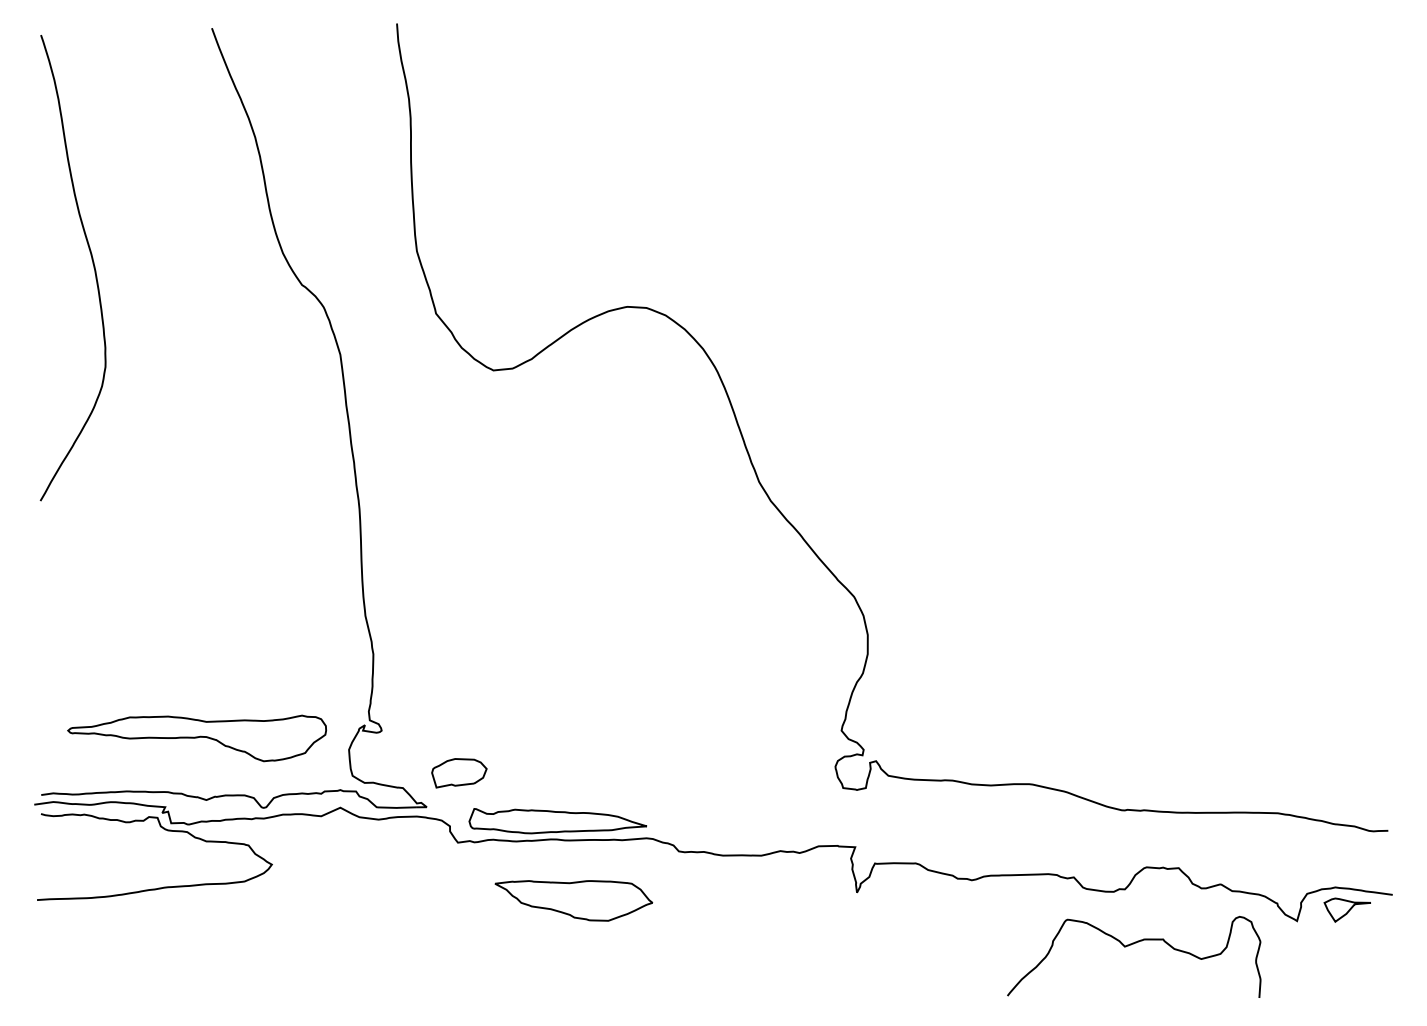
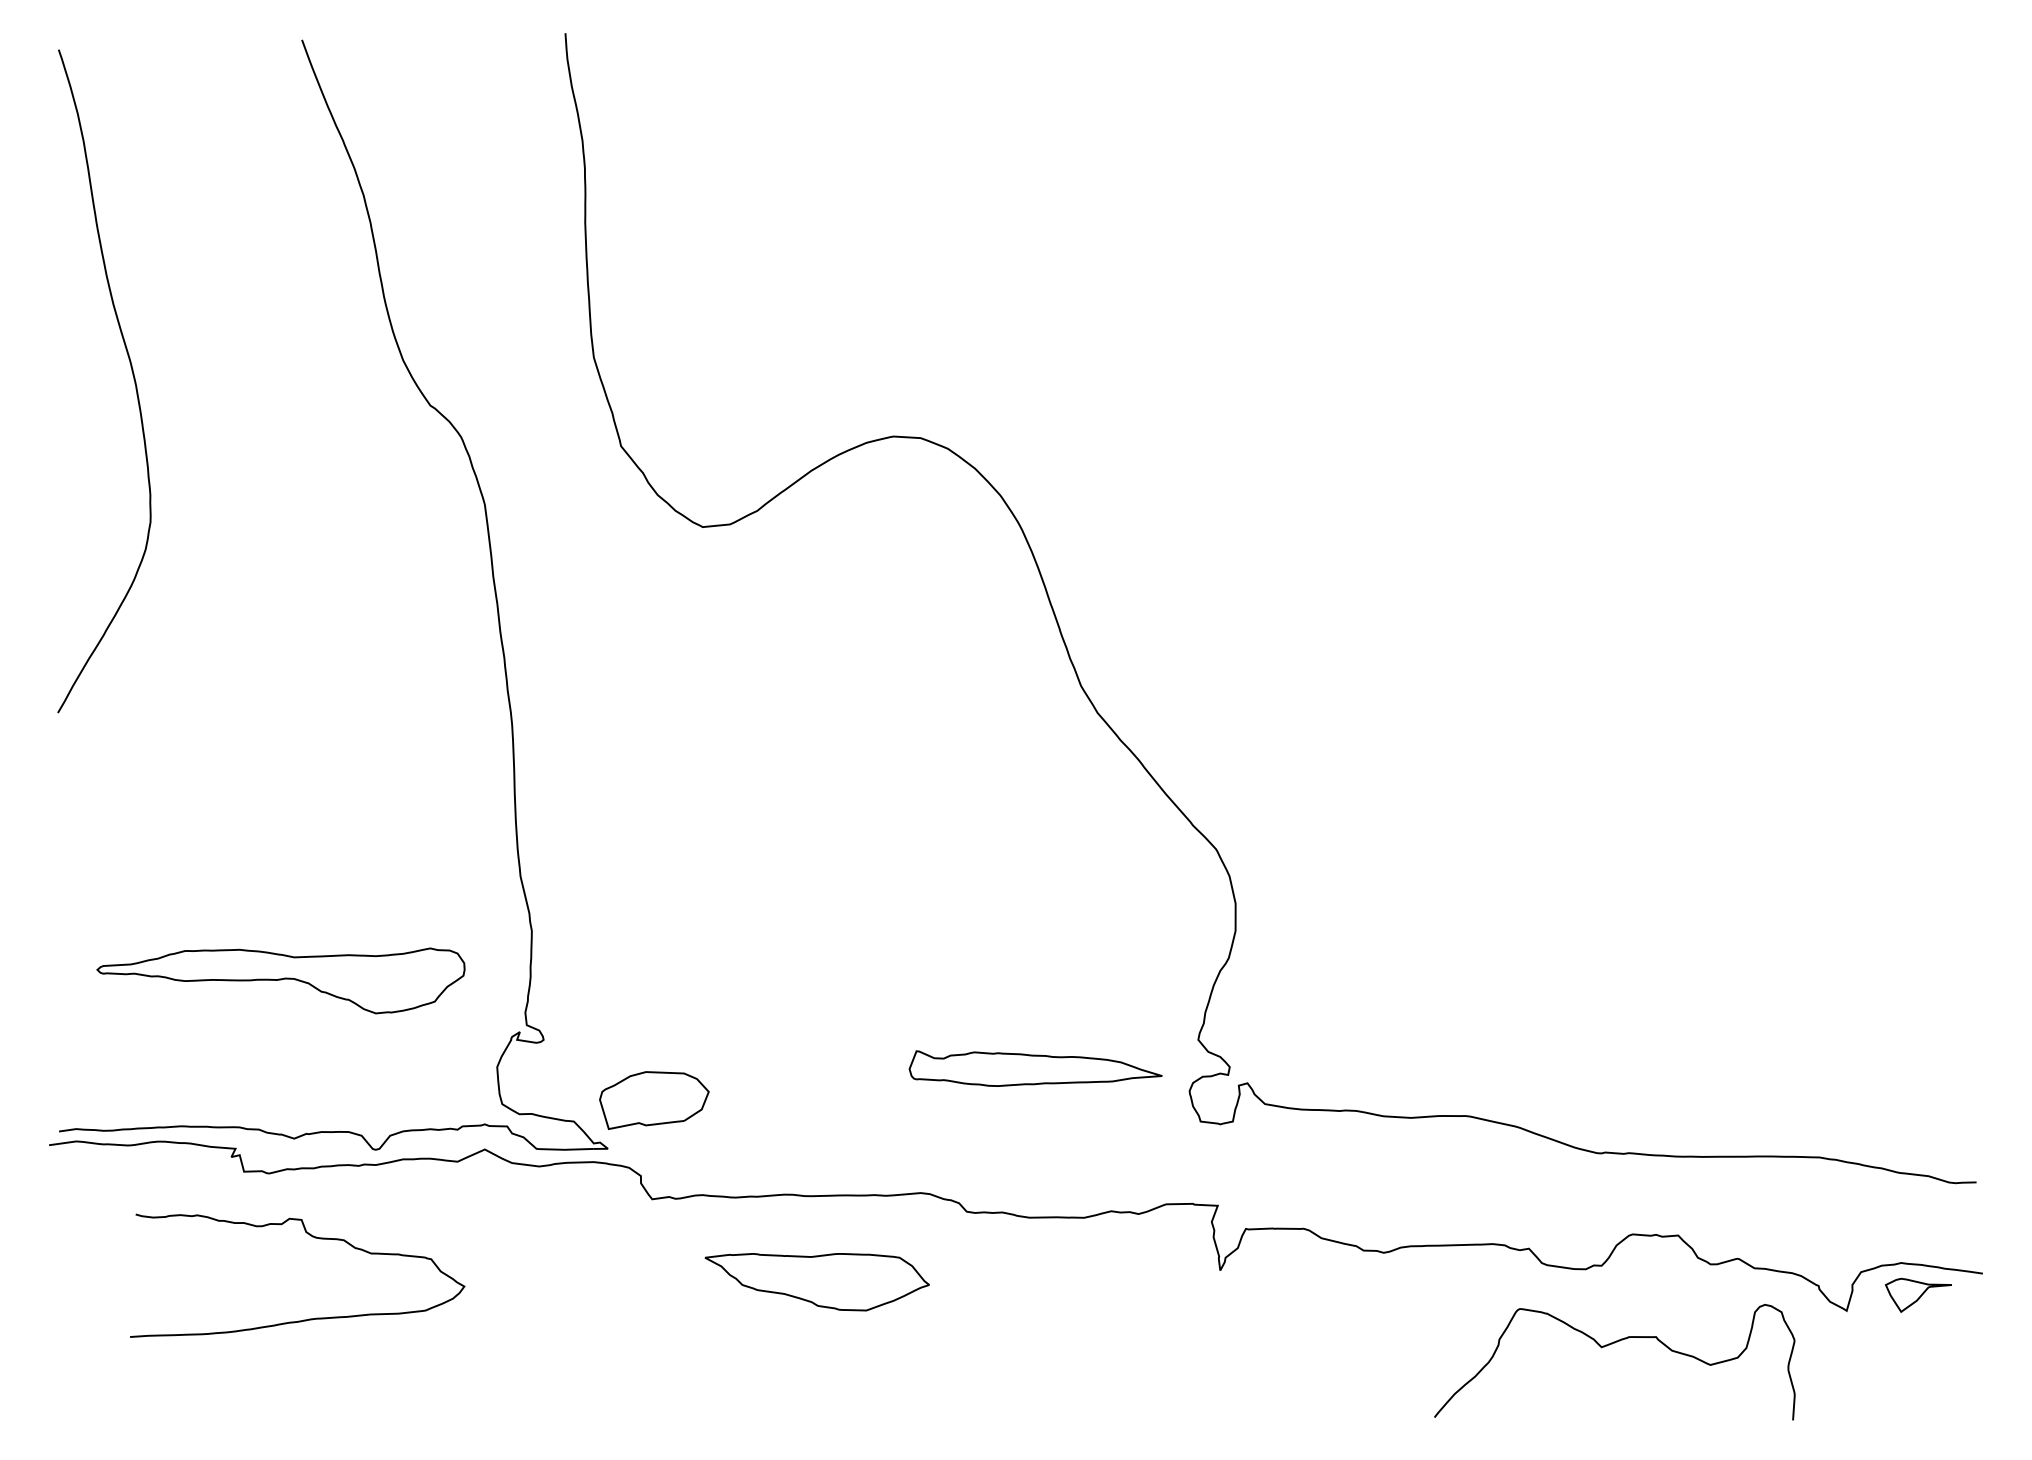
part: (196, 738) -> (280, 980), moved
part: (458, 773) -> (653, 1100), size x1.4
part: (557, 821) -> (1035, 1068), moved
curve: (165, 830) -> (312, 1237), moved

